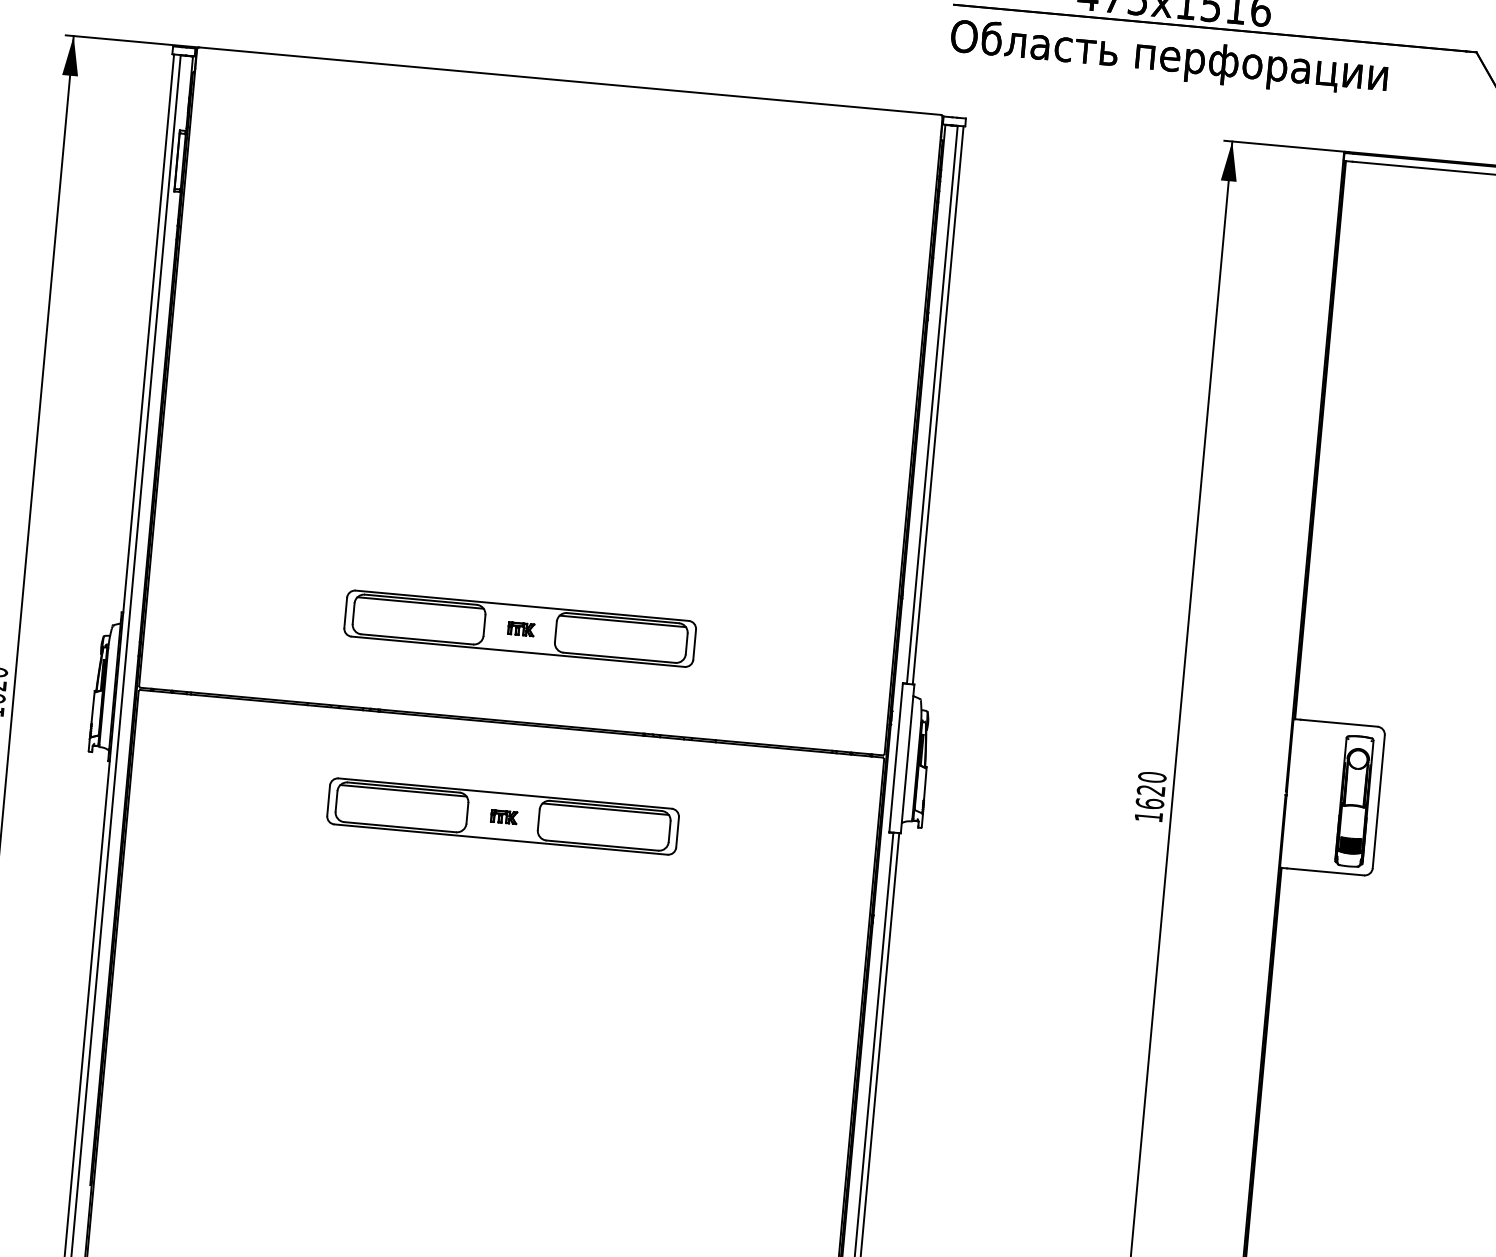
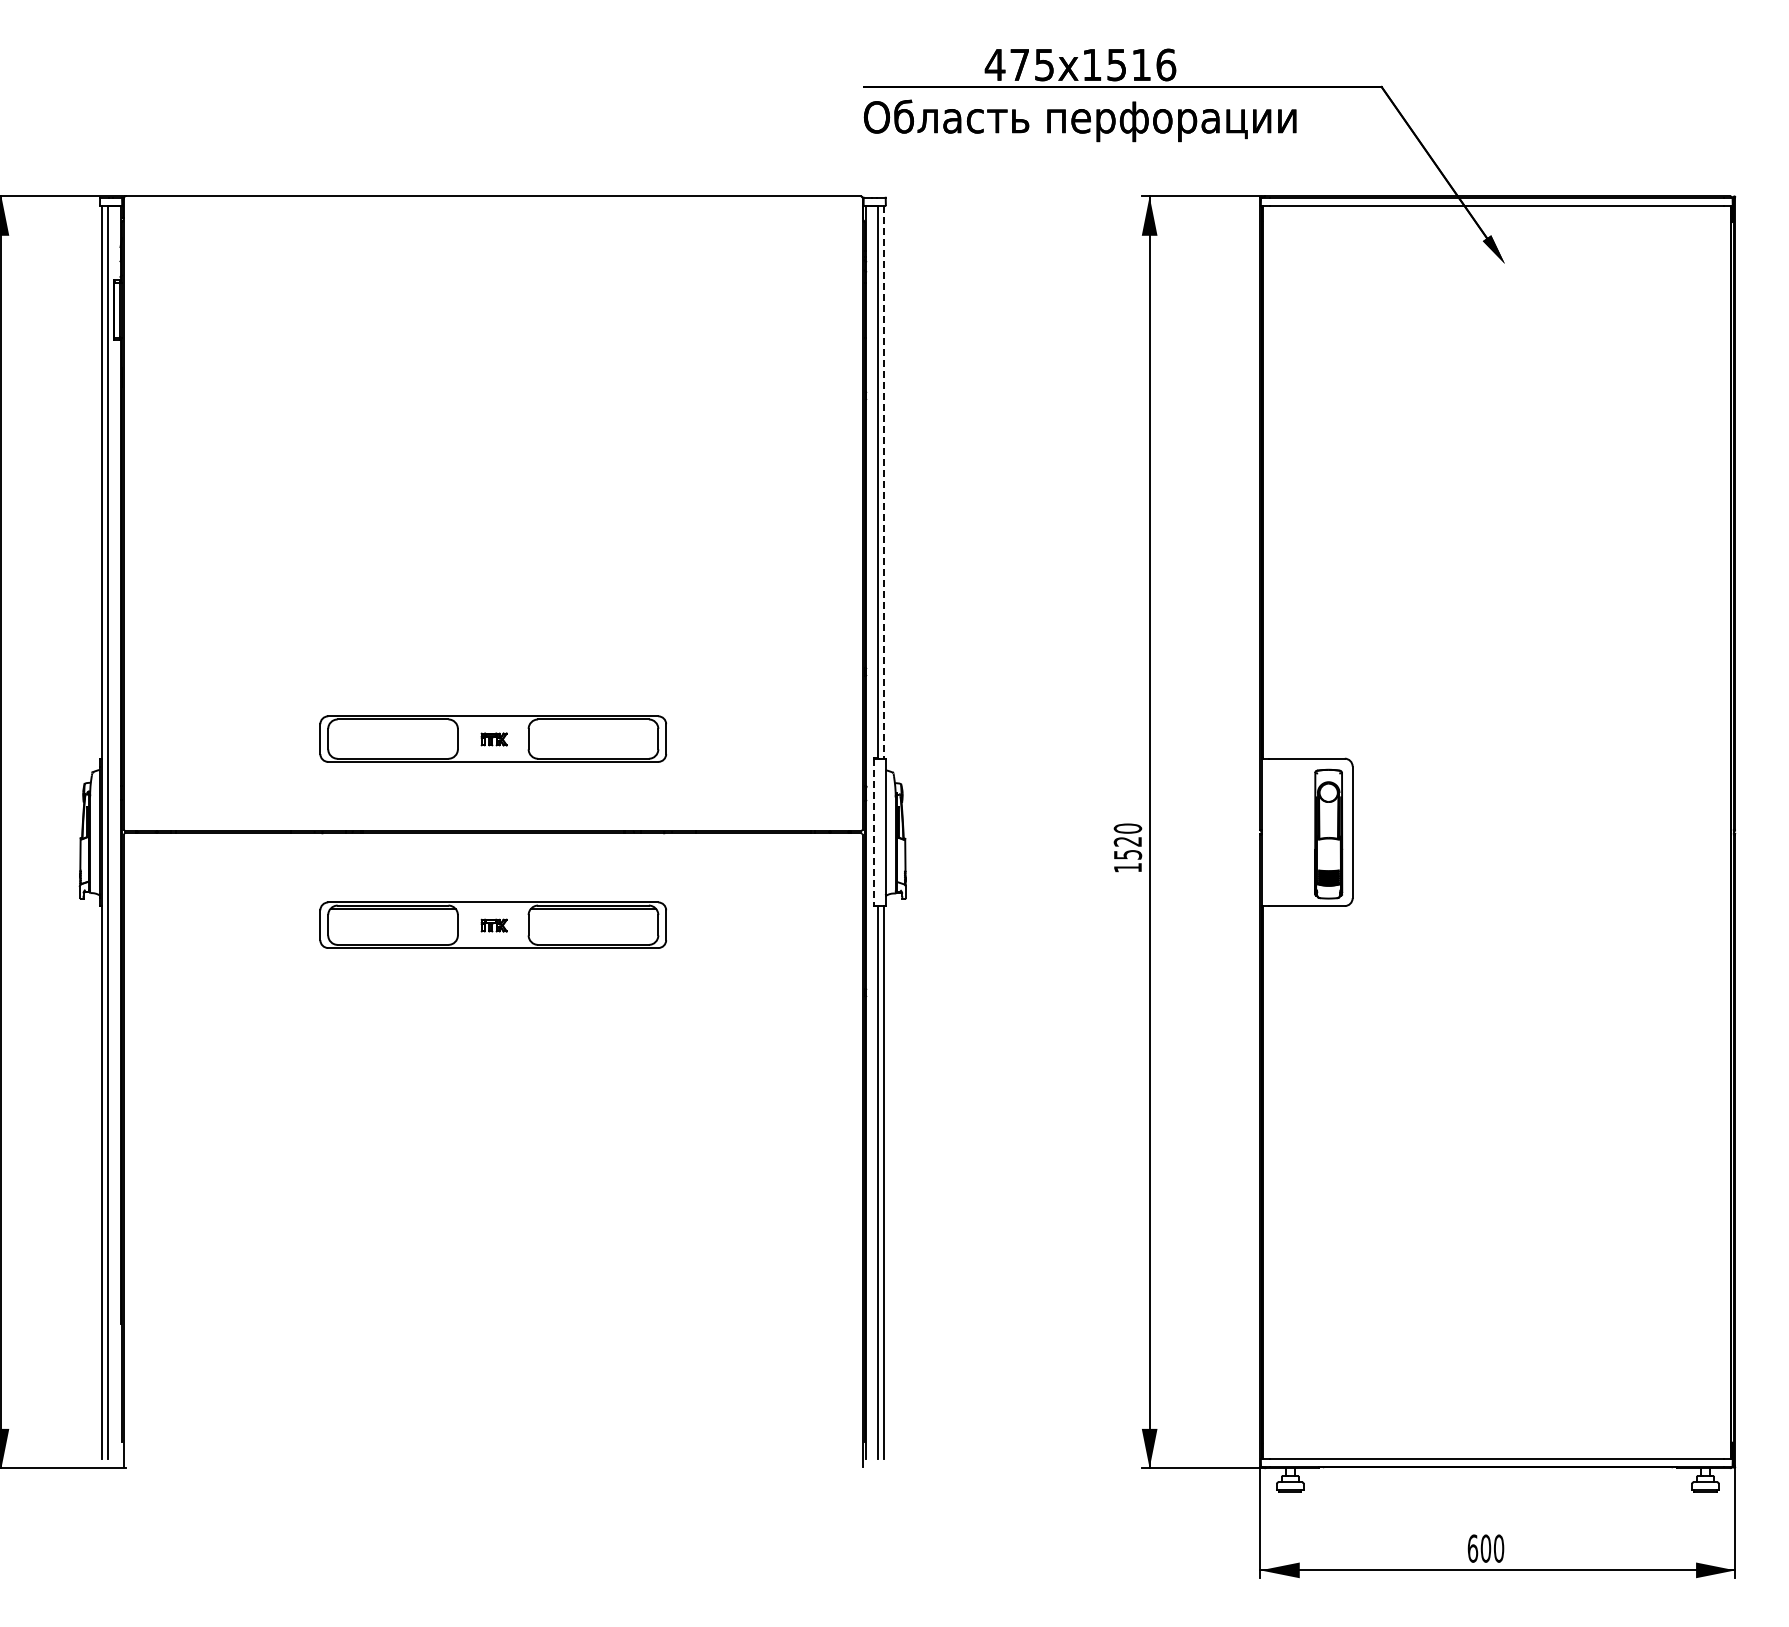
line: (938, 405) -> (884, 482), solid -> dashed
line: (420, 602) -> (392, 722), removed
line: (622, 621) -> (593, 722), removed
line: (896, 757) -> (874, 832), solid -> dashed
text: (1149, 803) -> (1127, 854), 1620 -> 1520

